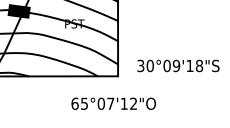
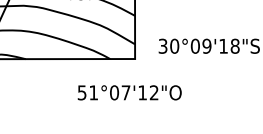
text: (79, 103) -> (87, 92), 65°07'12"O -> 51°07'12"O

